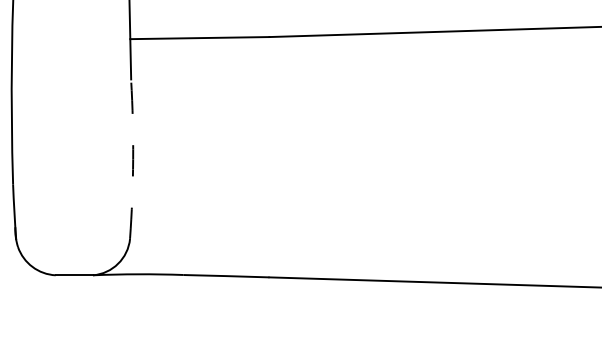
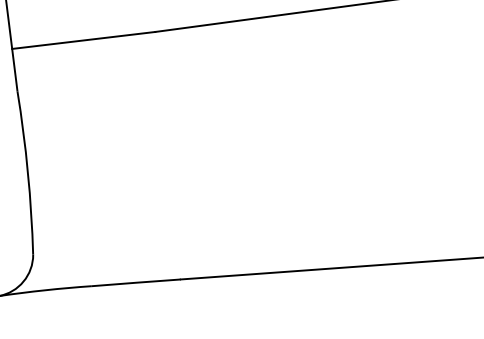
arc: (133, 159) -> (28, 172), dashed -> solid

